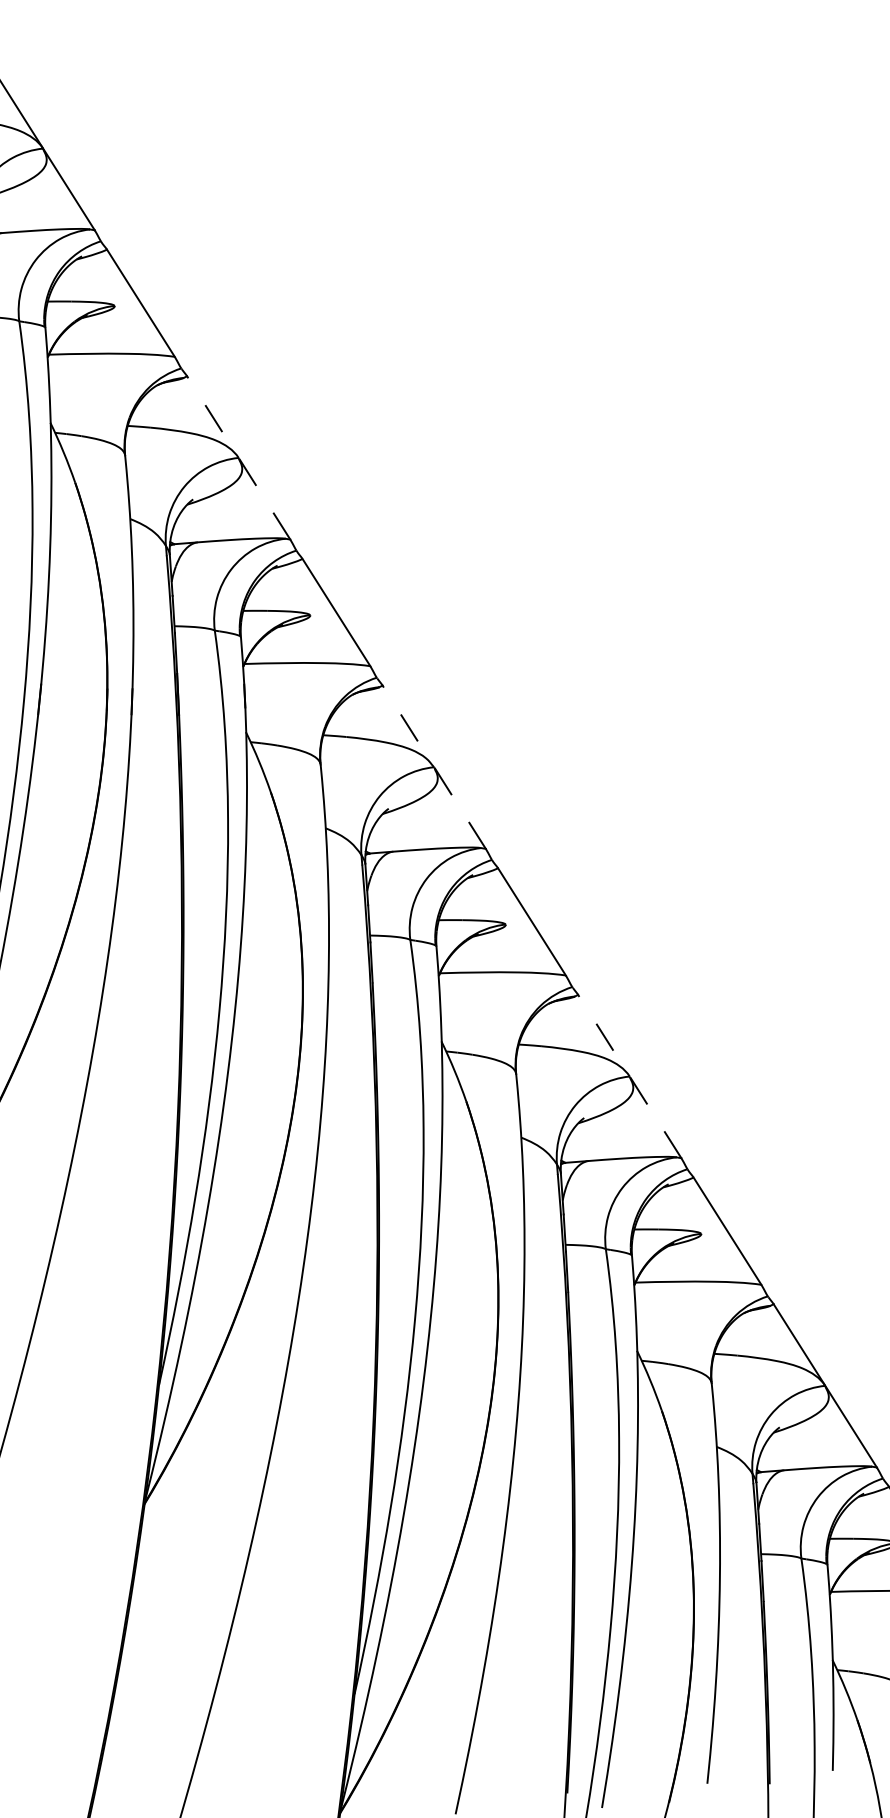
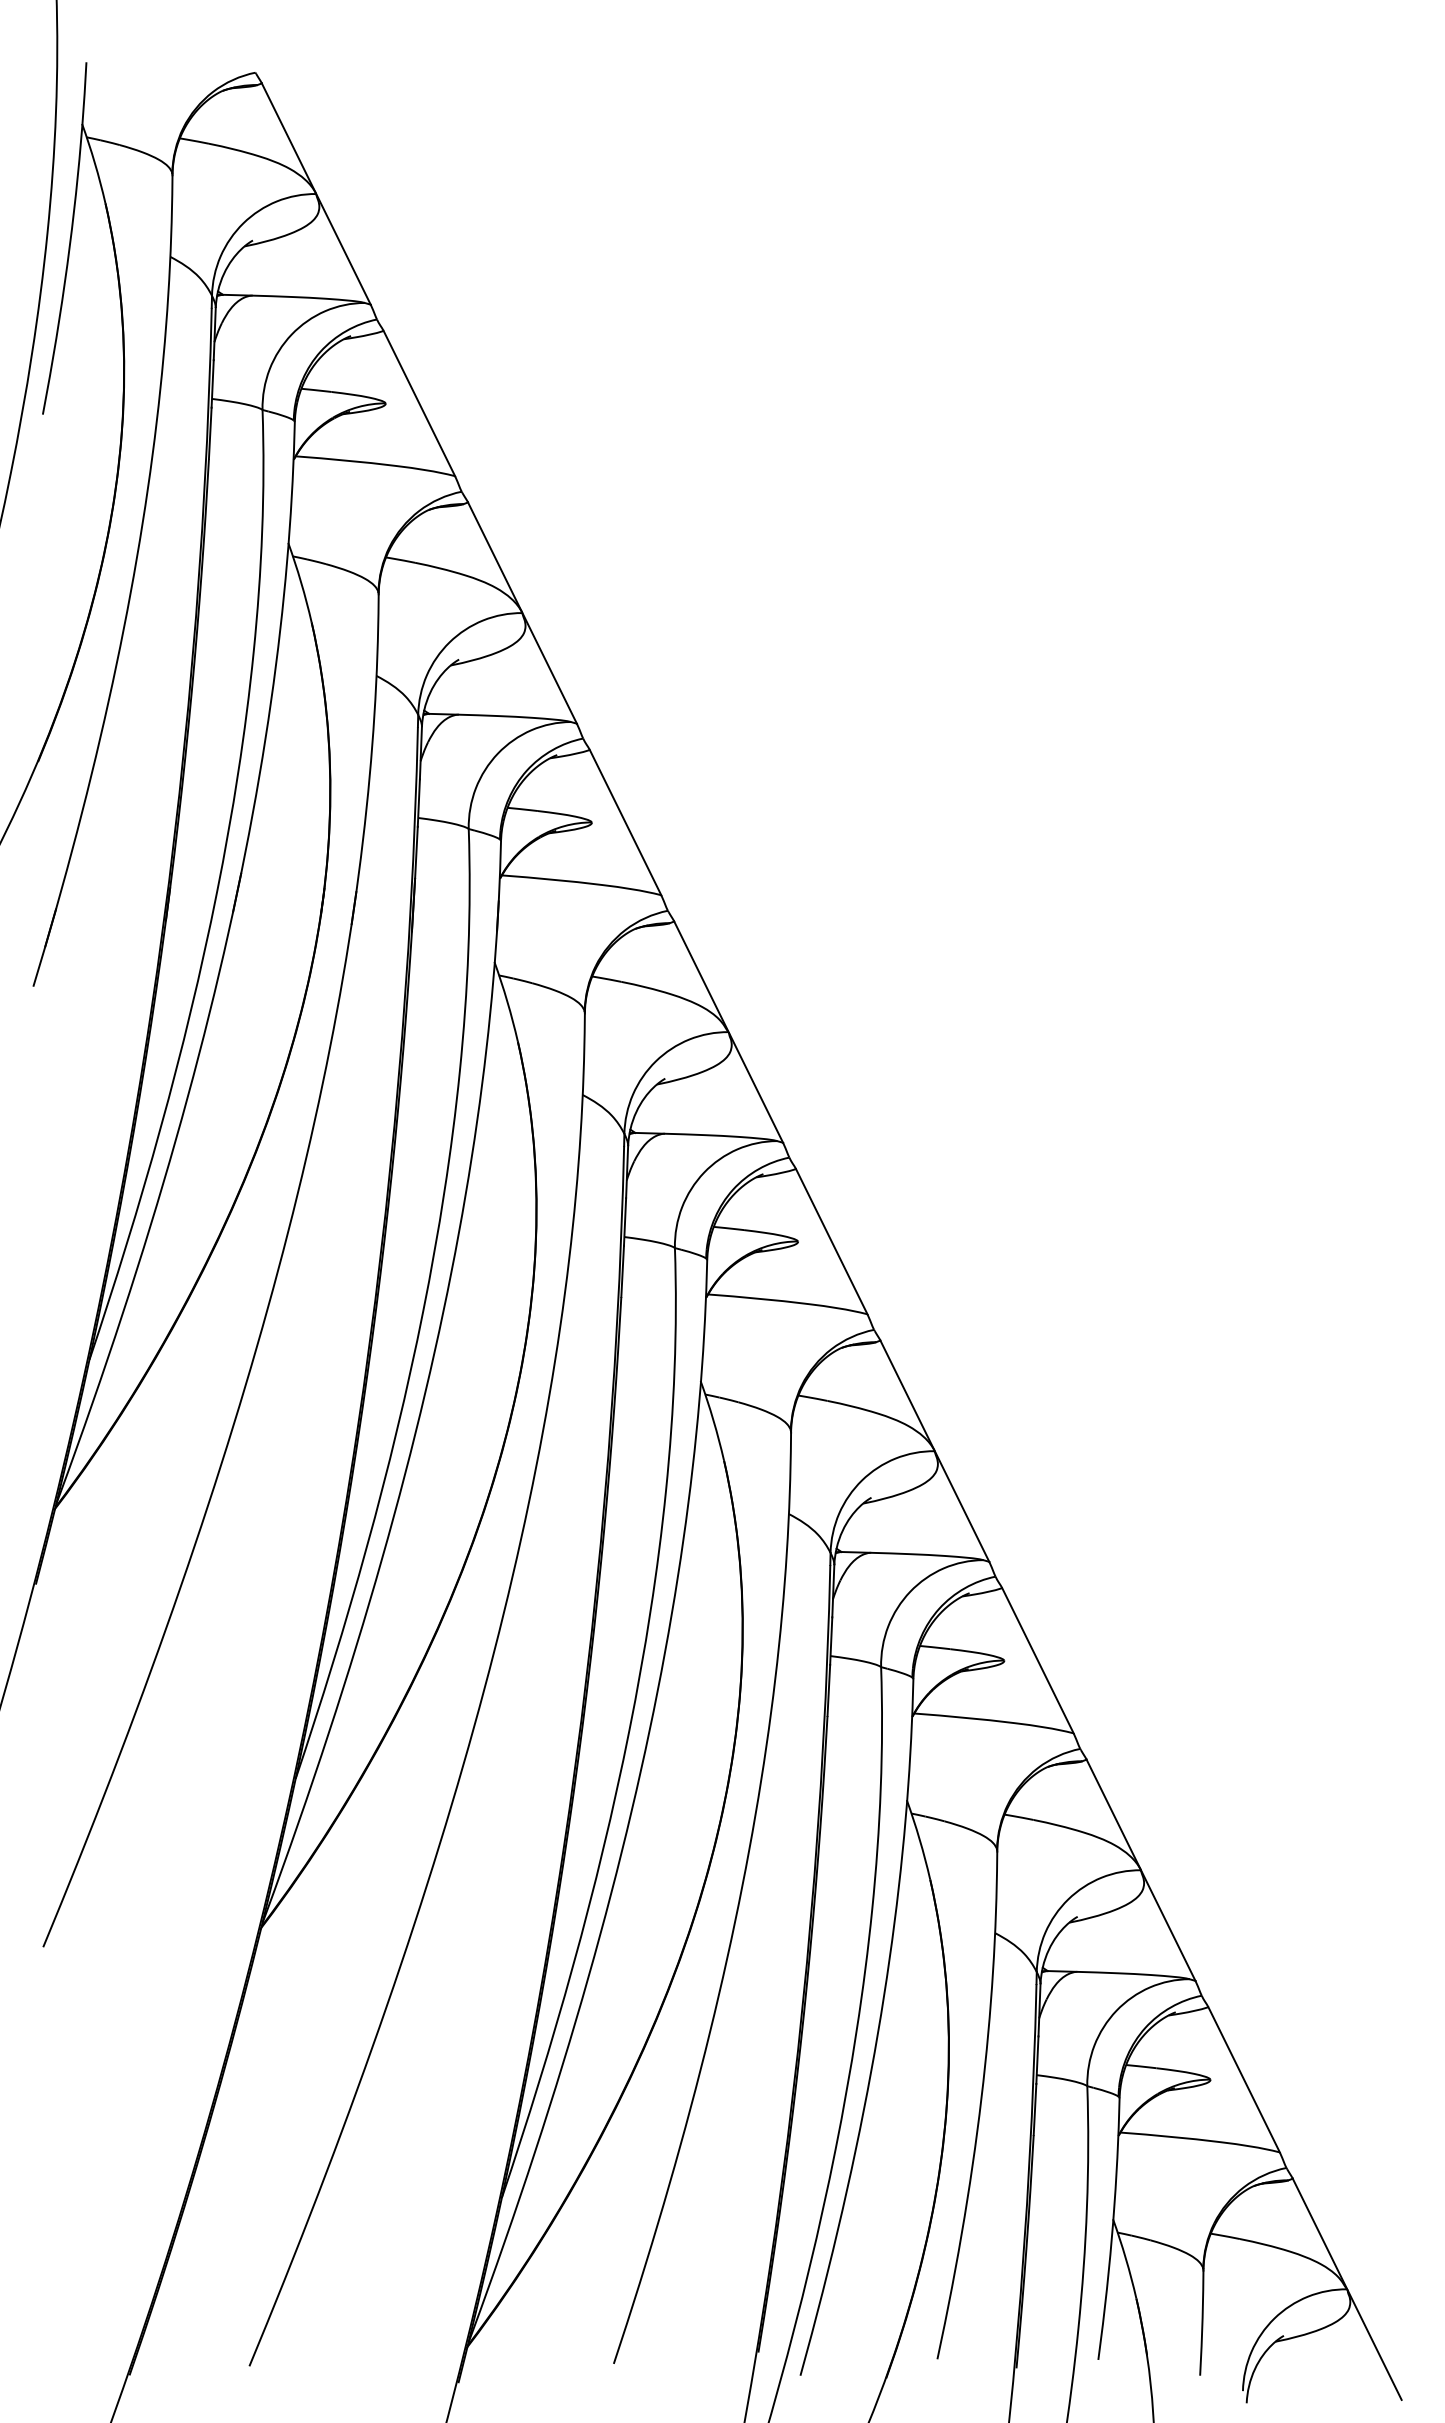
line: (238, 457) -> (522, 612), dashed -> solid
line: (434, 766) -> (728, 1031), dashed -> solid
line: (629, 1076) -> (934, 1450), dashed -> solid

